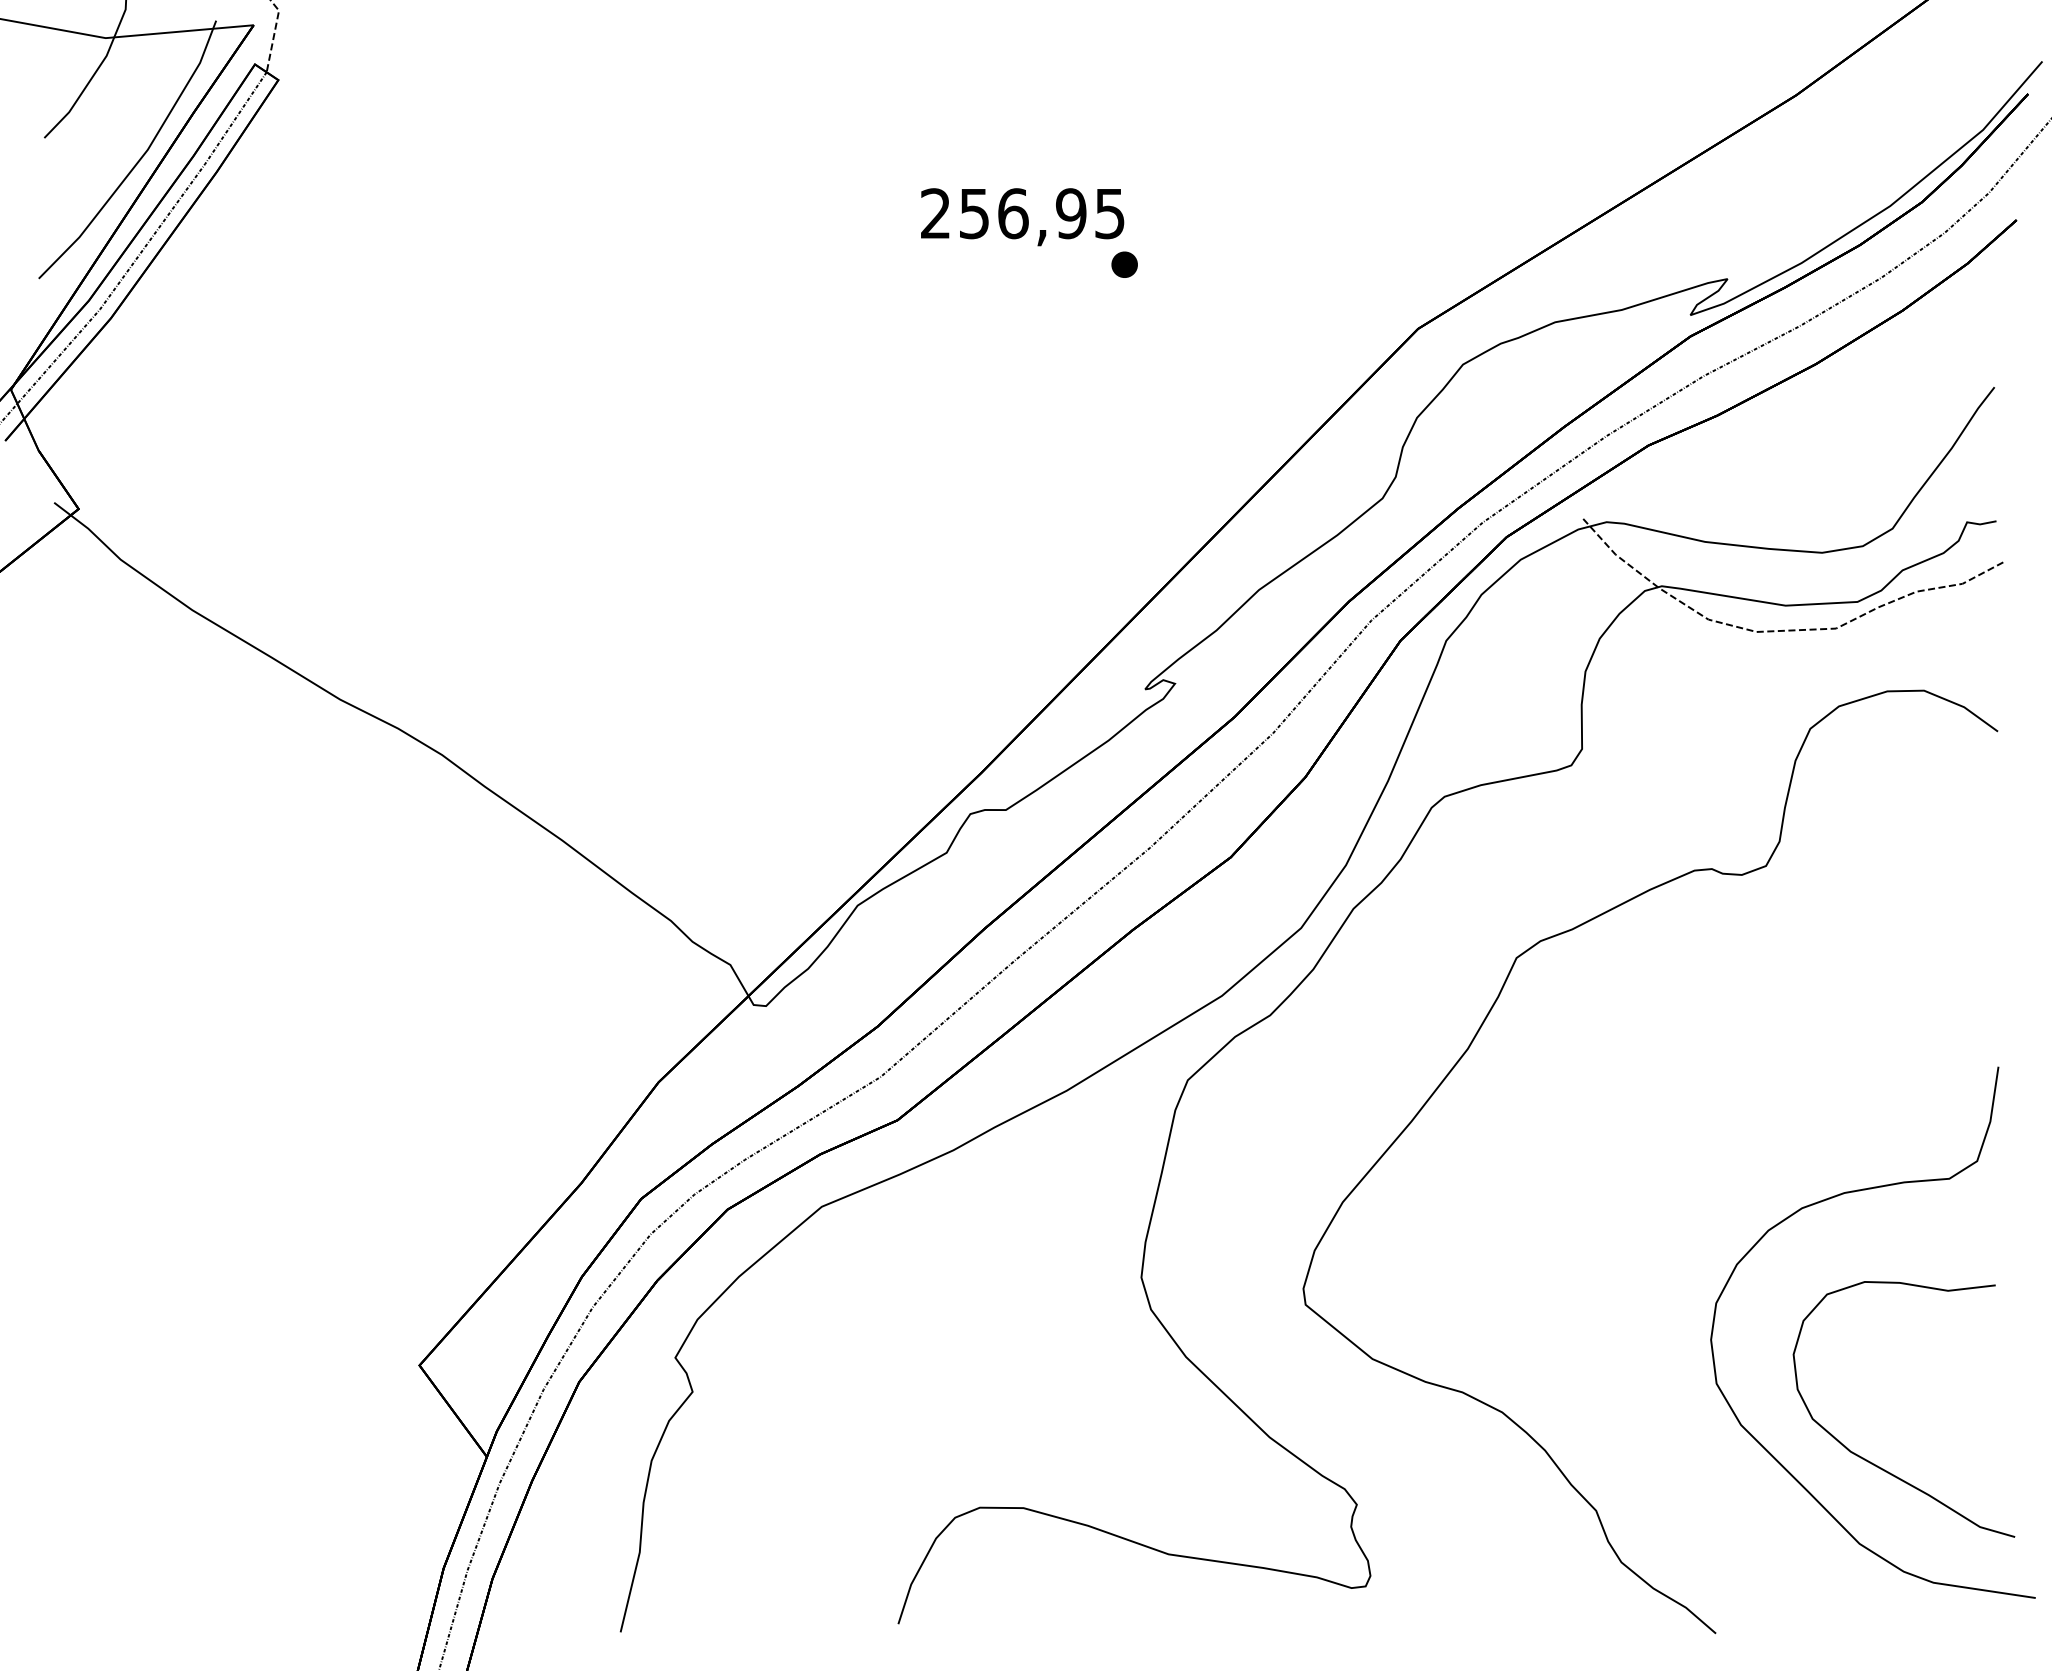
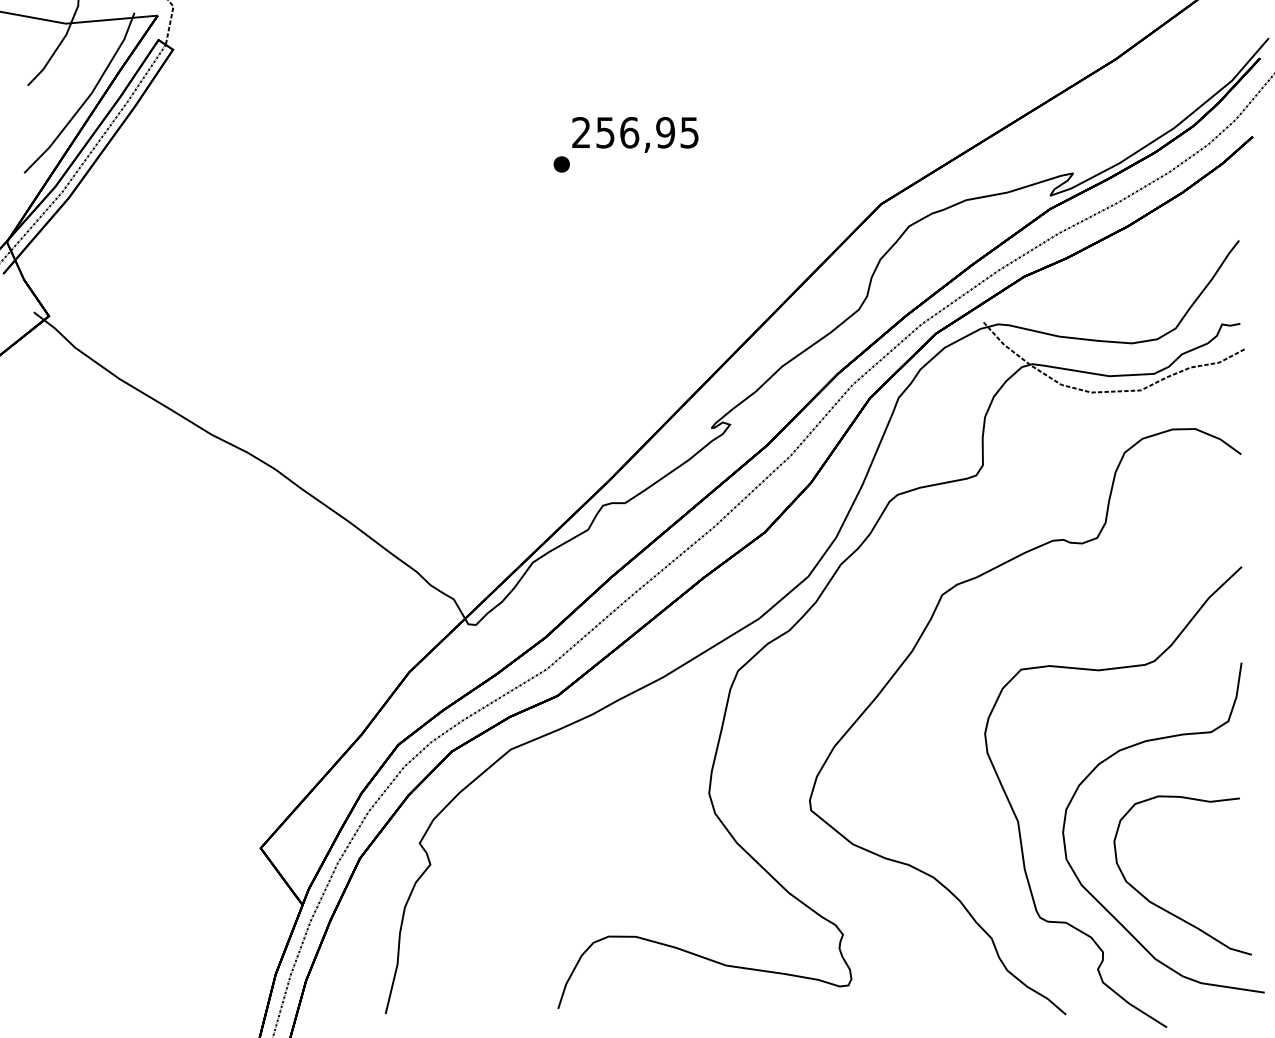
part: (1124, 264) -> (561, 164), moved
part: (1640, 1324) -> (1019, 822), added

